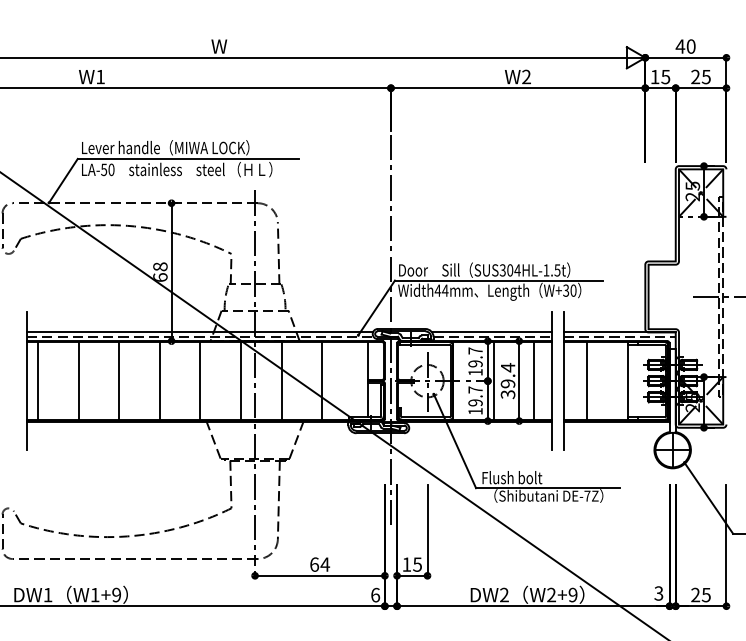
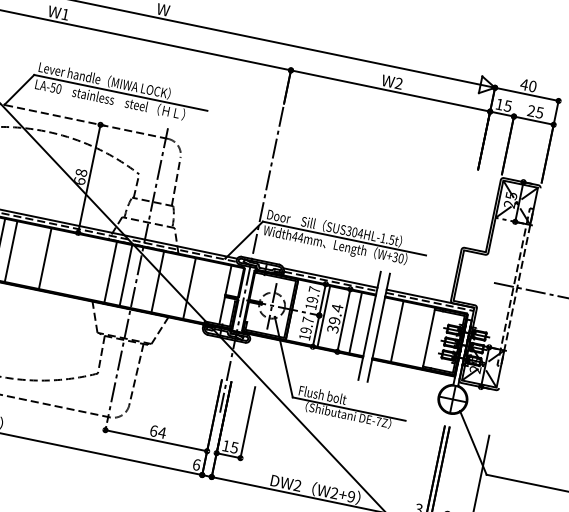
line: (119, 380) -> (11, 251), moved
line: (159, 380) -> (45, 258), moved
line: (200, 380) -> (110, 271), moved

